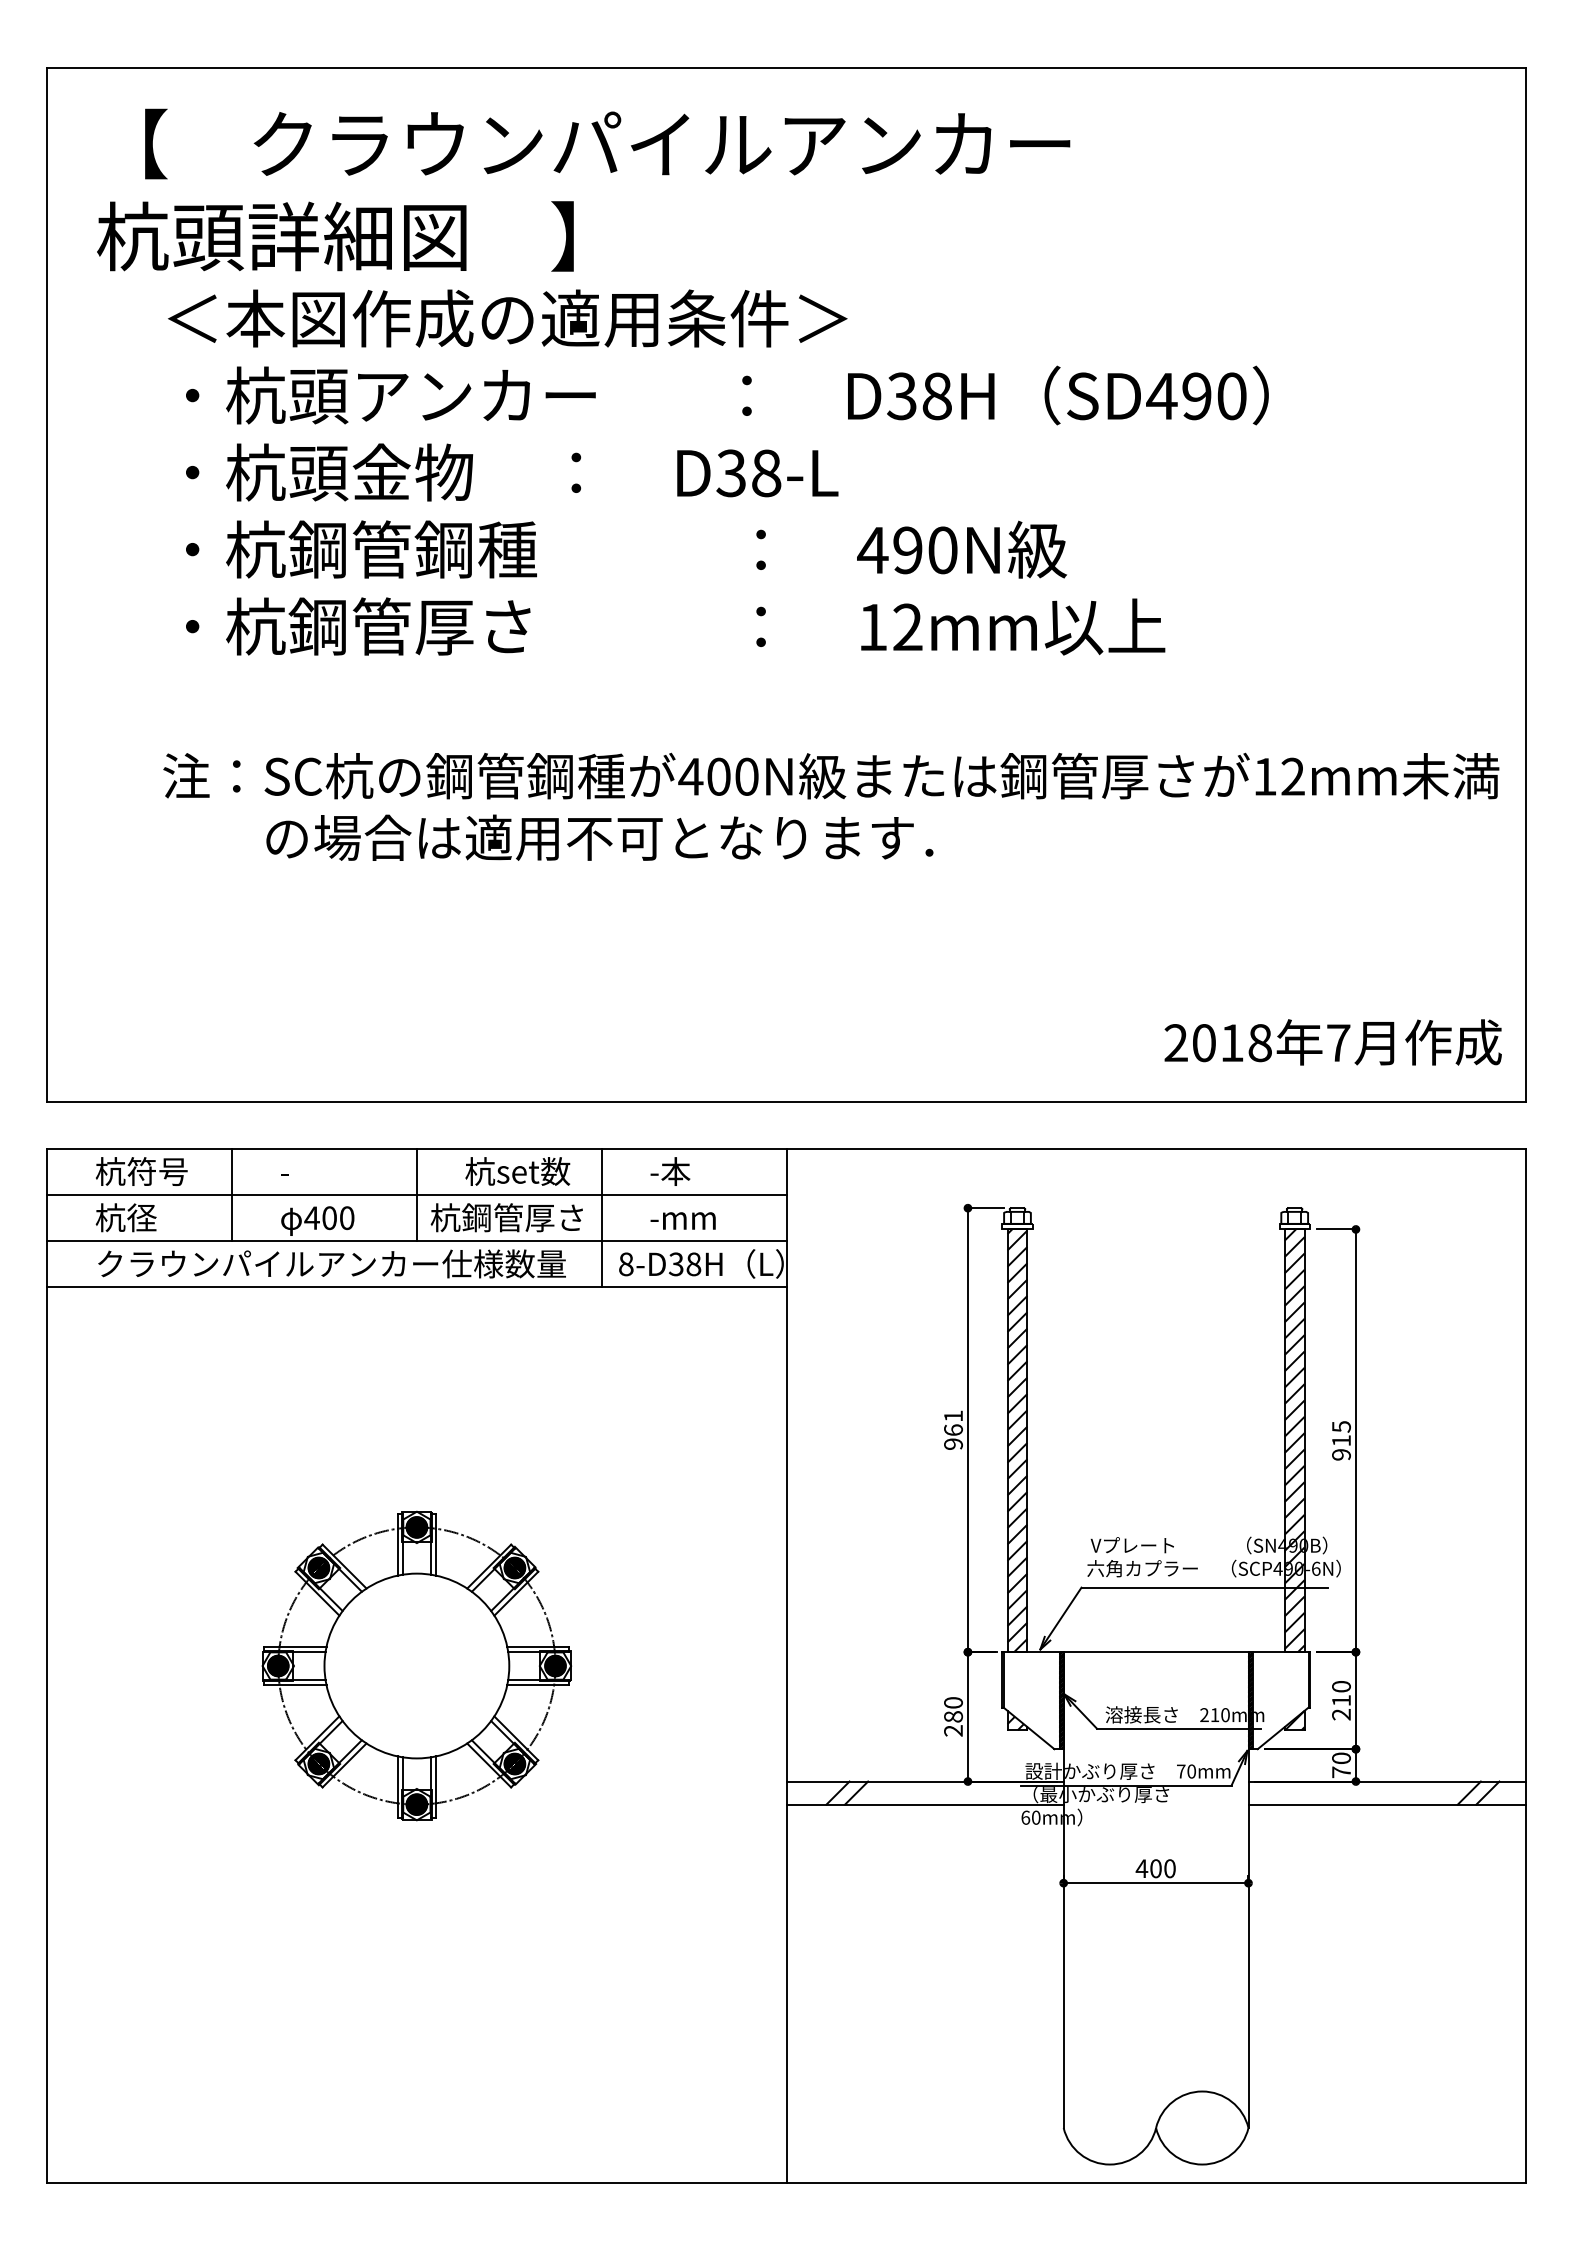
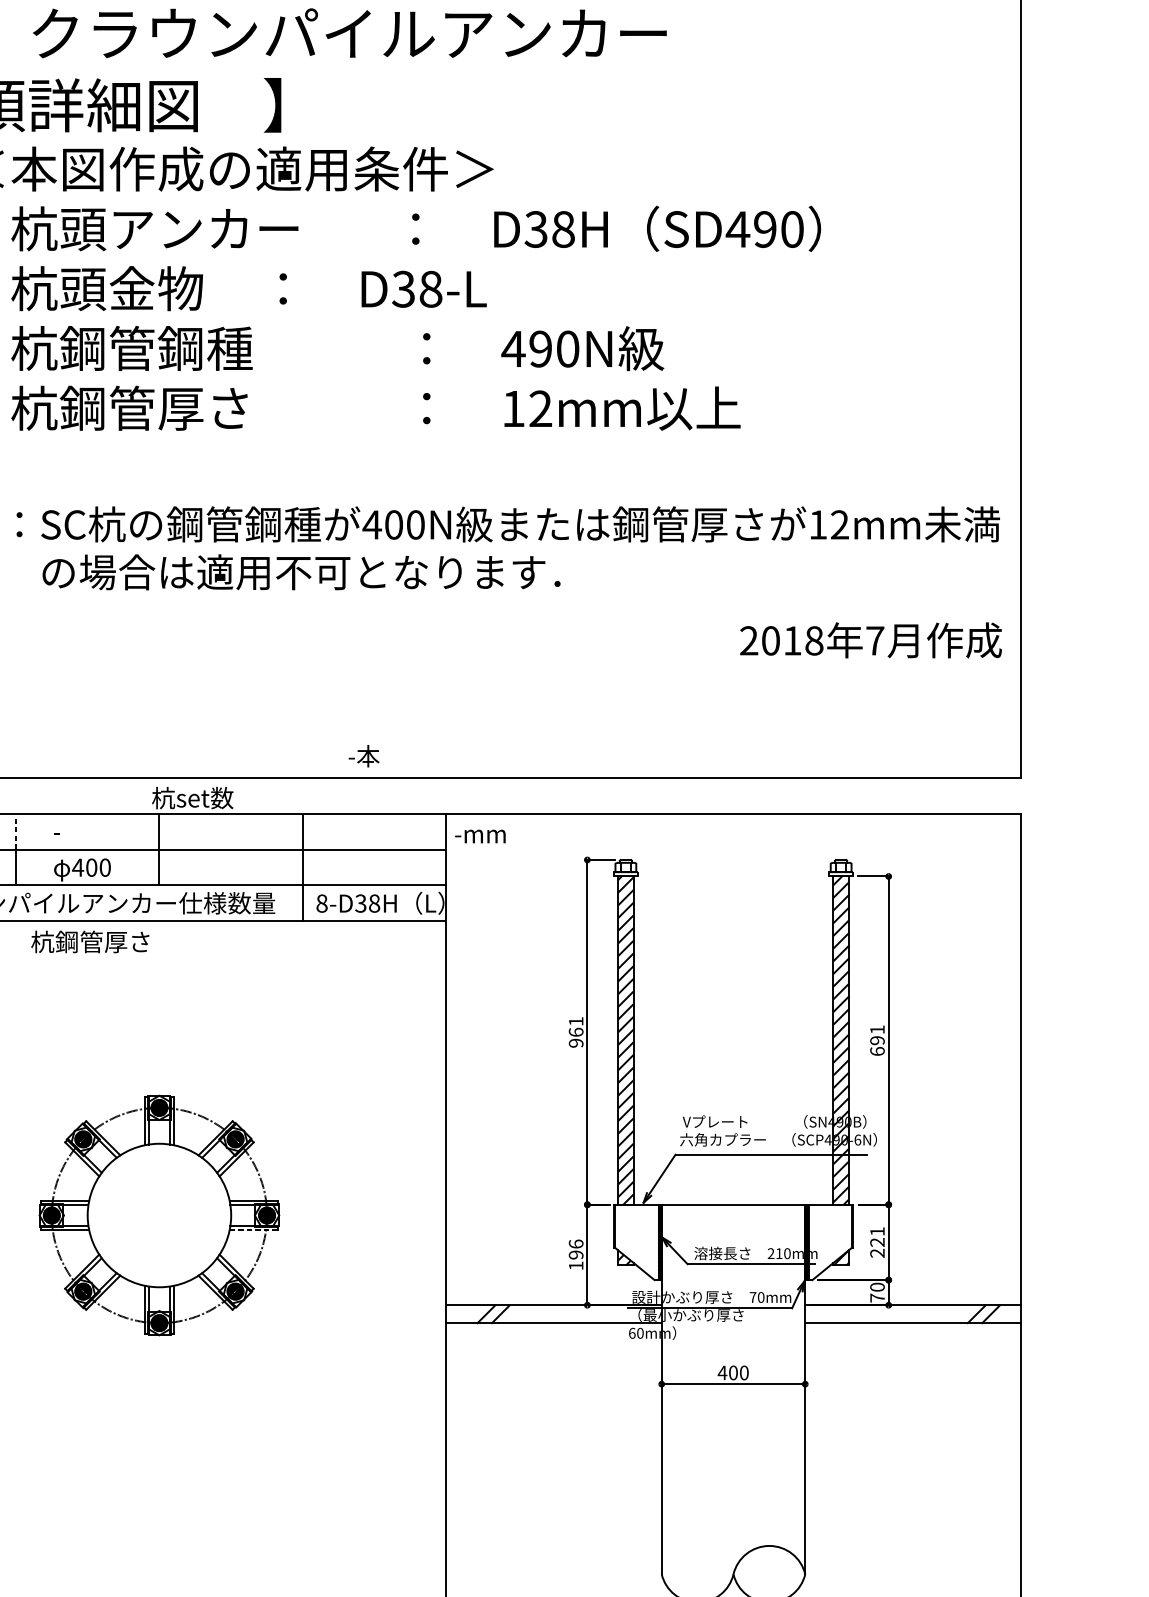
text: (1332, 1042) -> (870, 640), moved
line: (232, 1171) -> (16, 831), solid -> dashed
text: (517, 1171) -> (192, 798), moved
text: (670, 1171) -> (364, 756), moved
text: (506, 1217) -> (90, 941), moved
text: (682, 1220) -> (479, 836), moved
text: (1341, 1440) -> (877, 1040), 915 -> 691
line: (537, 1685) -> (253, 1230), solid -> dashed
text: (1341, 1693) -> (877, 1236), 210 -> 221
text: (953, 1716) -> (576, 1254), 280 -> 196

